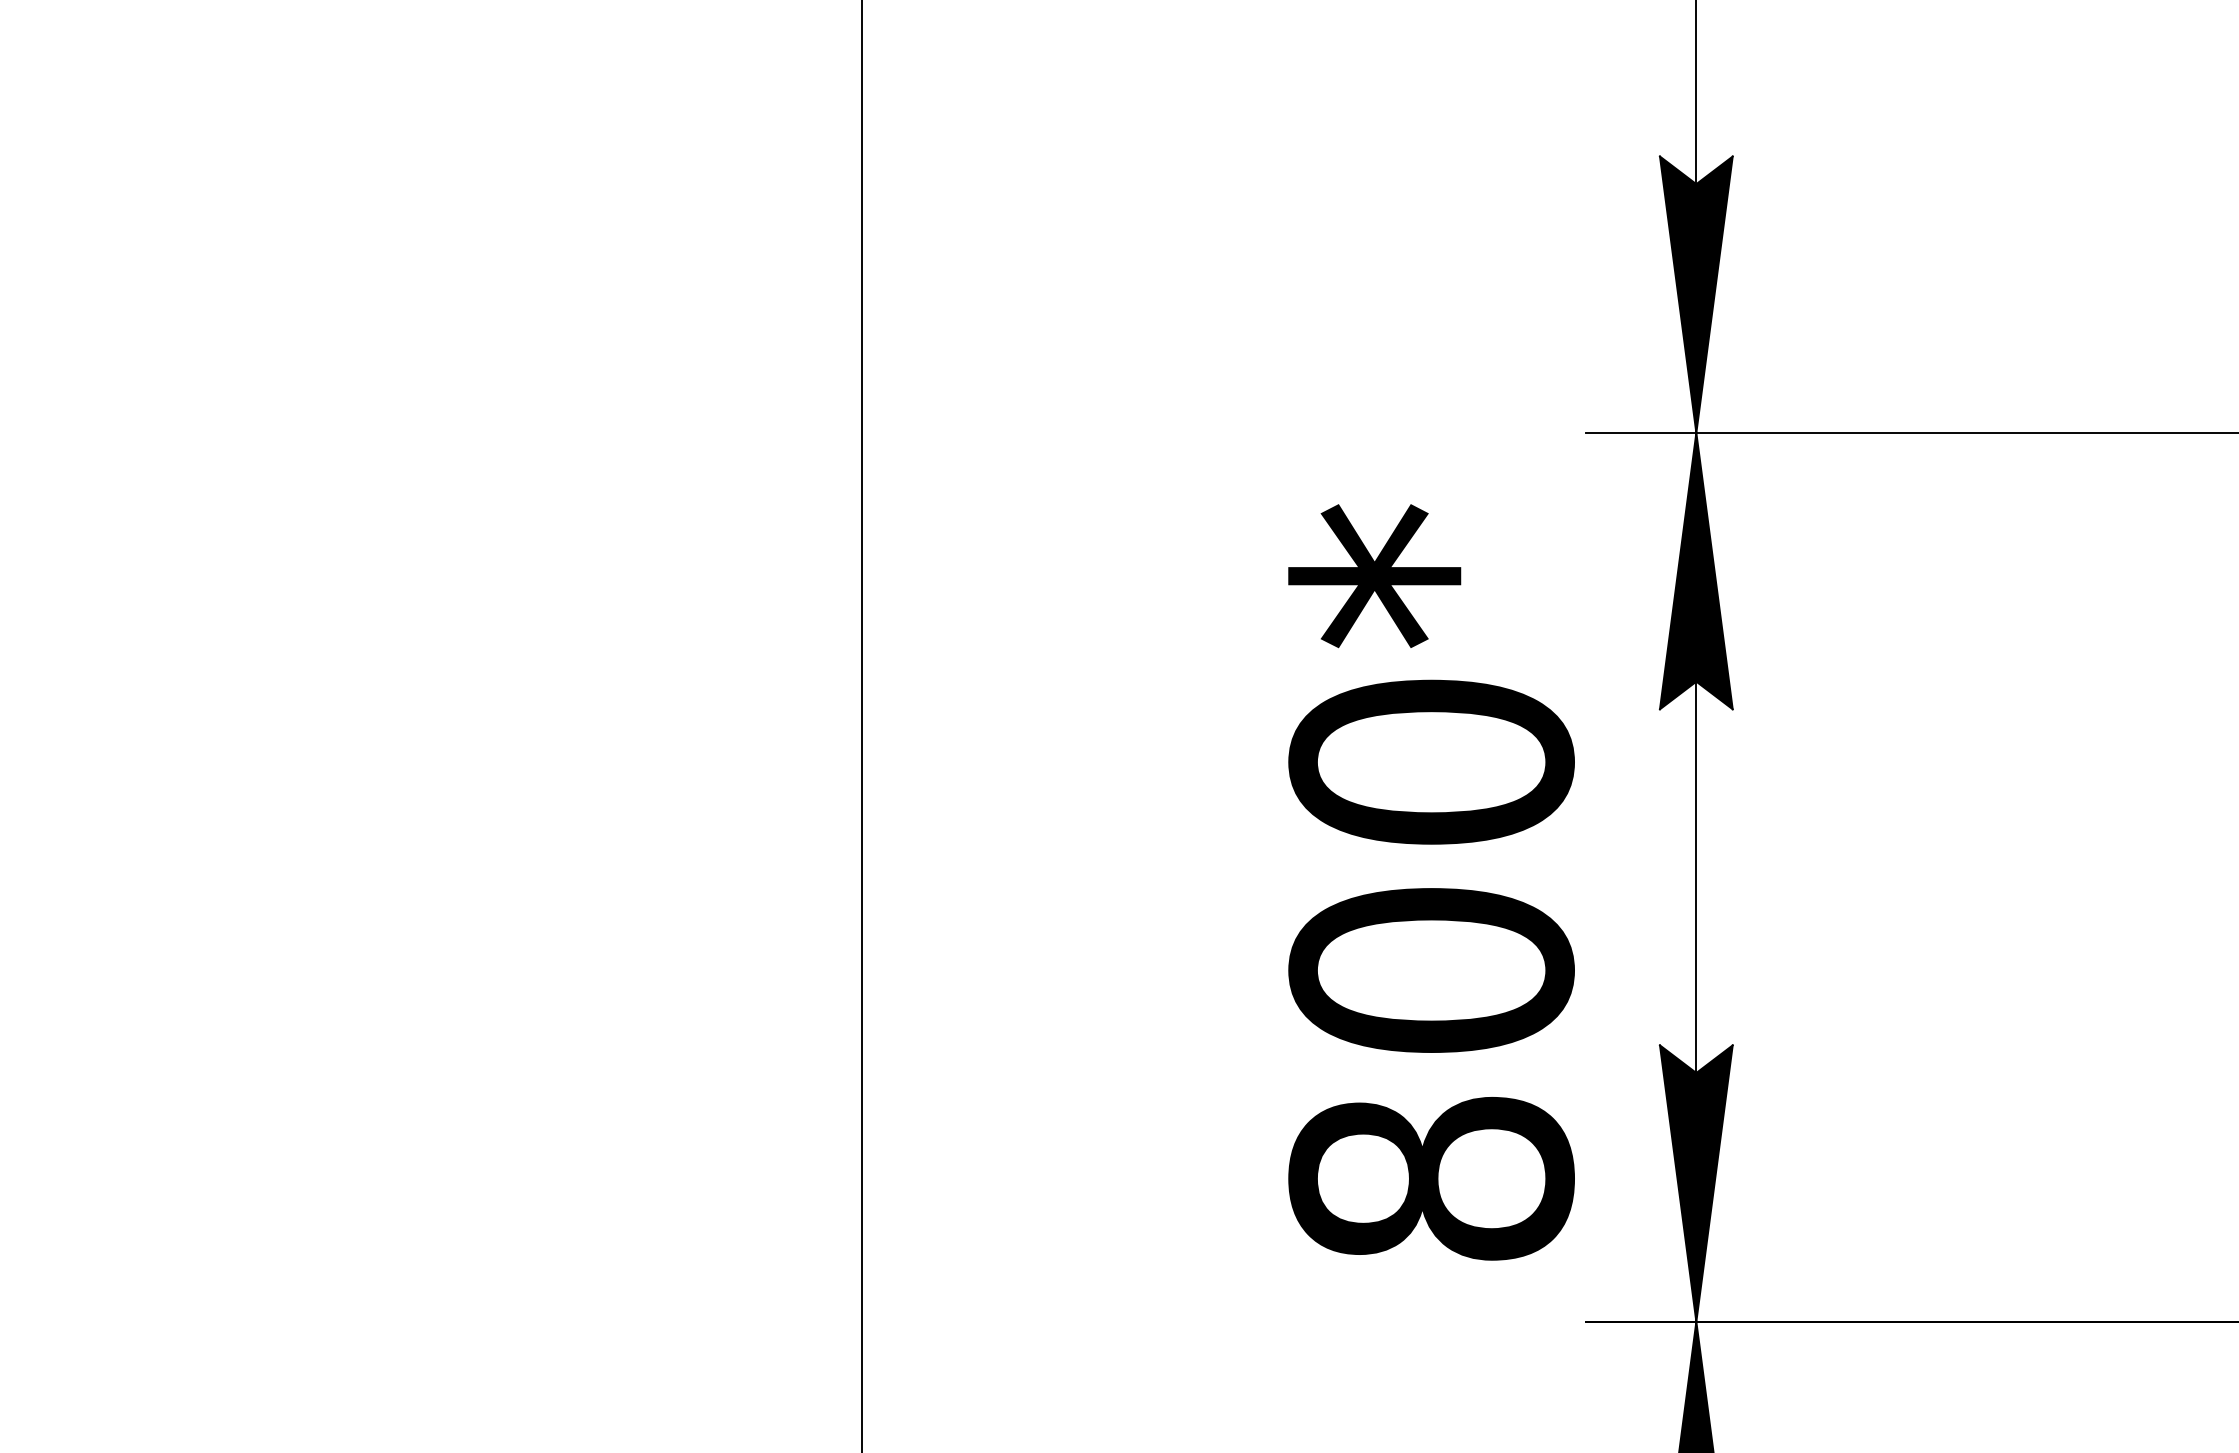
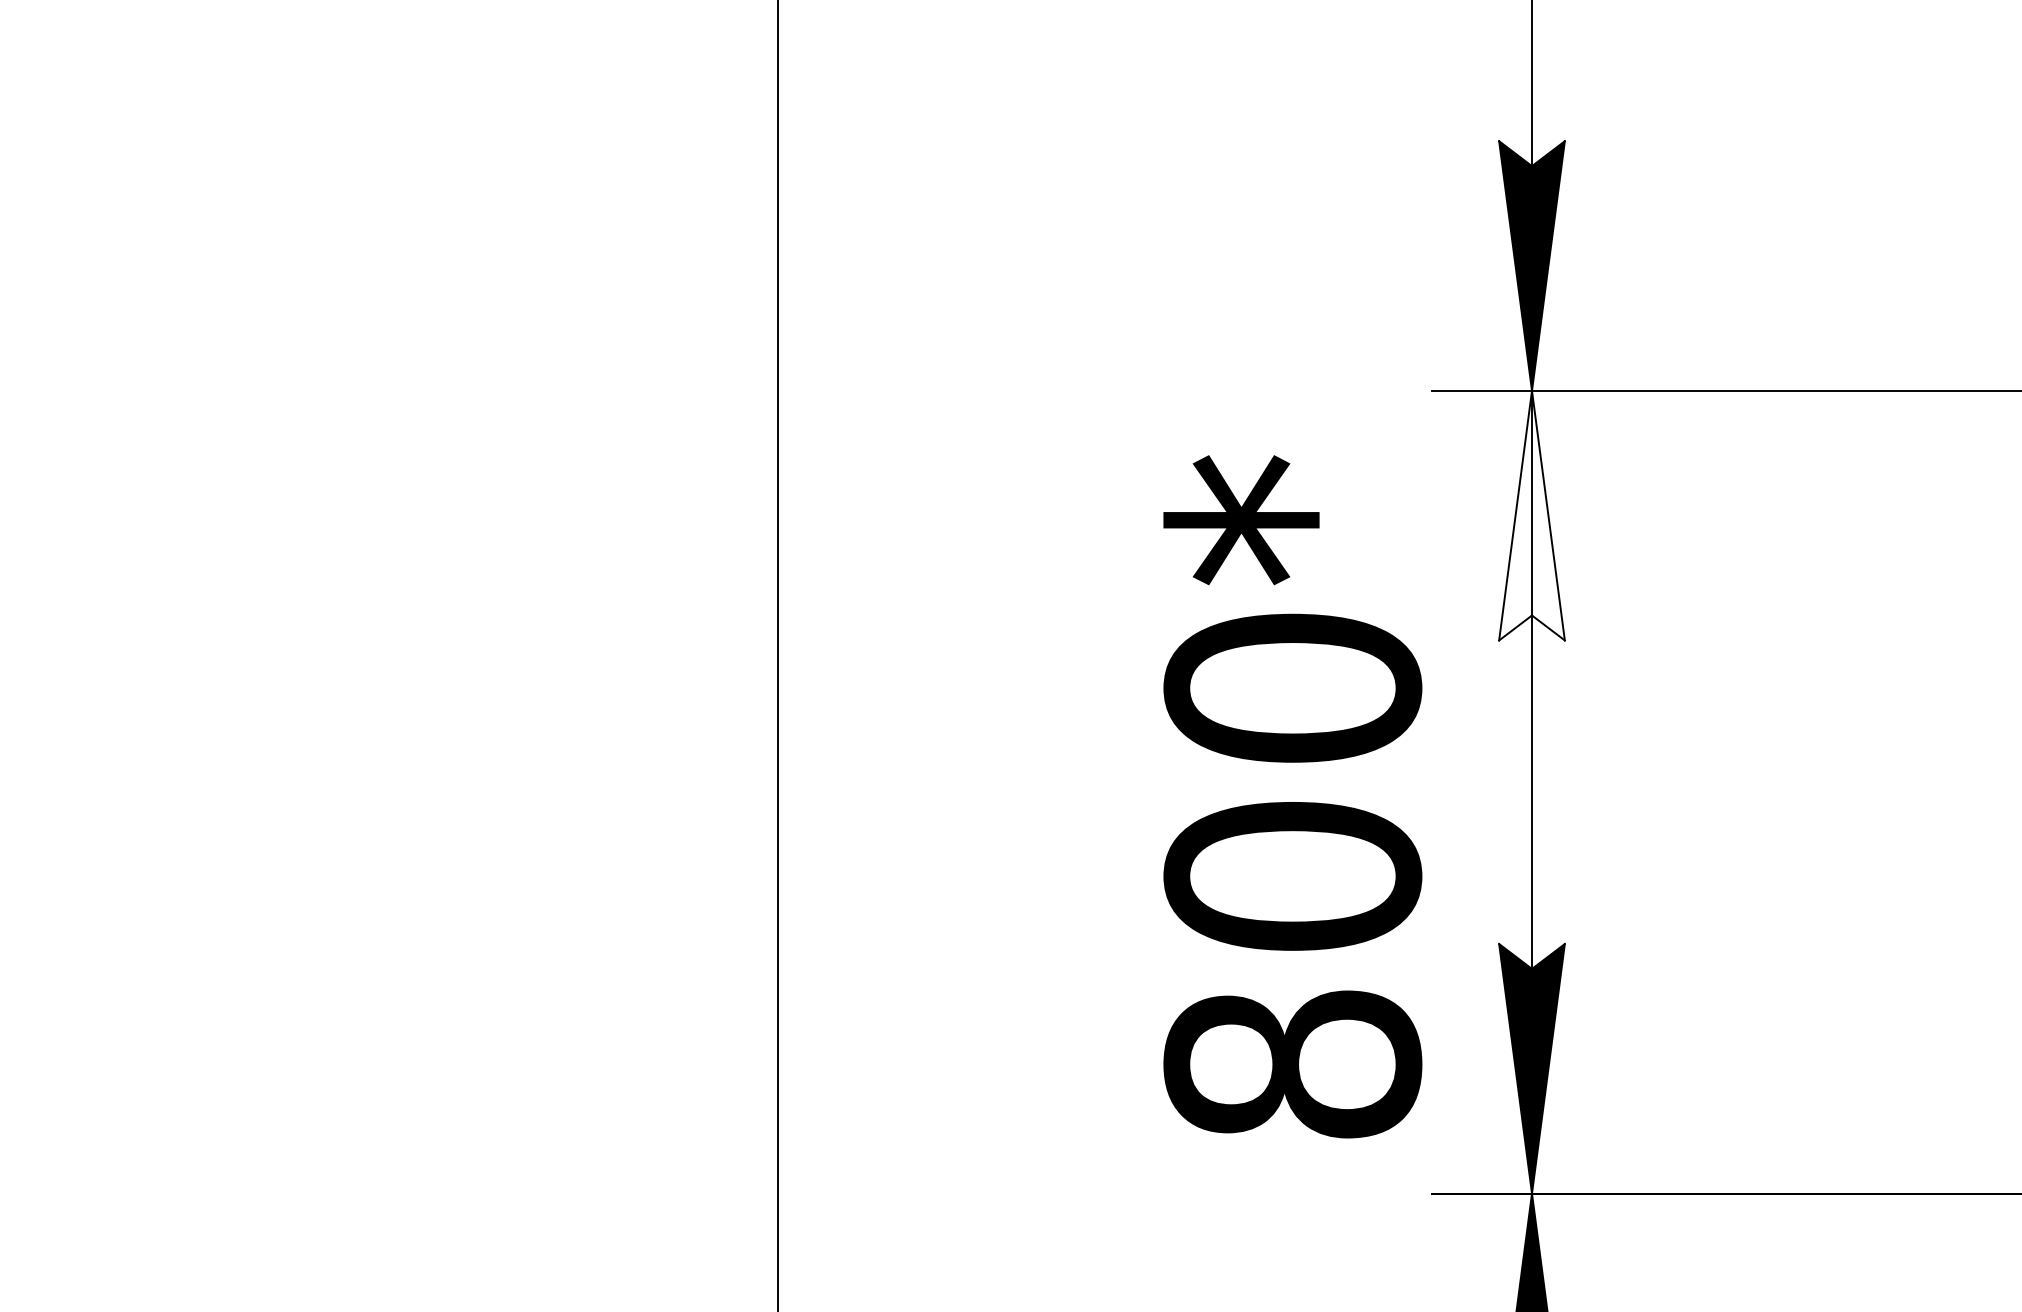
fill: (1695, 570) -> (1531, 515), removed

